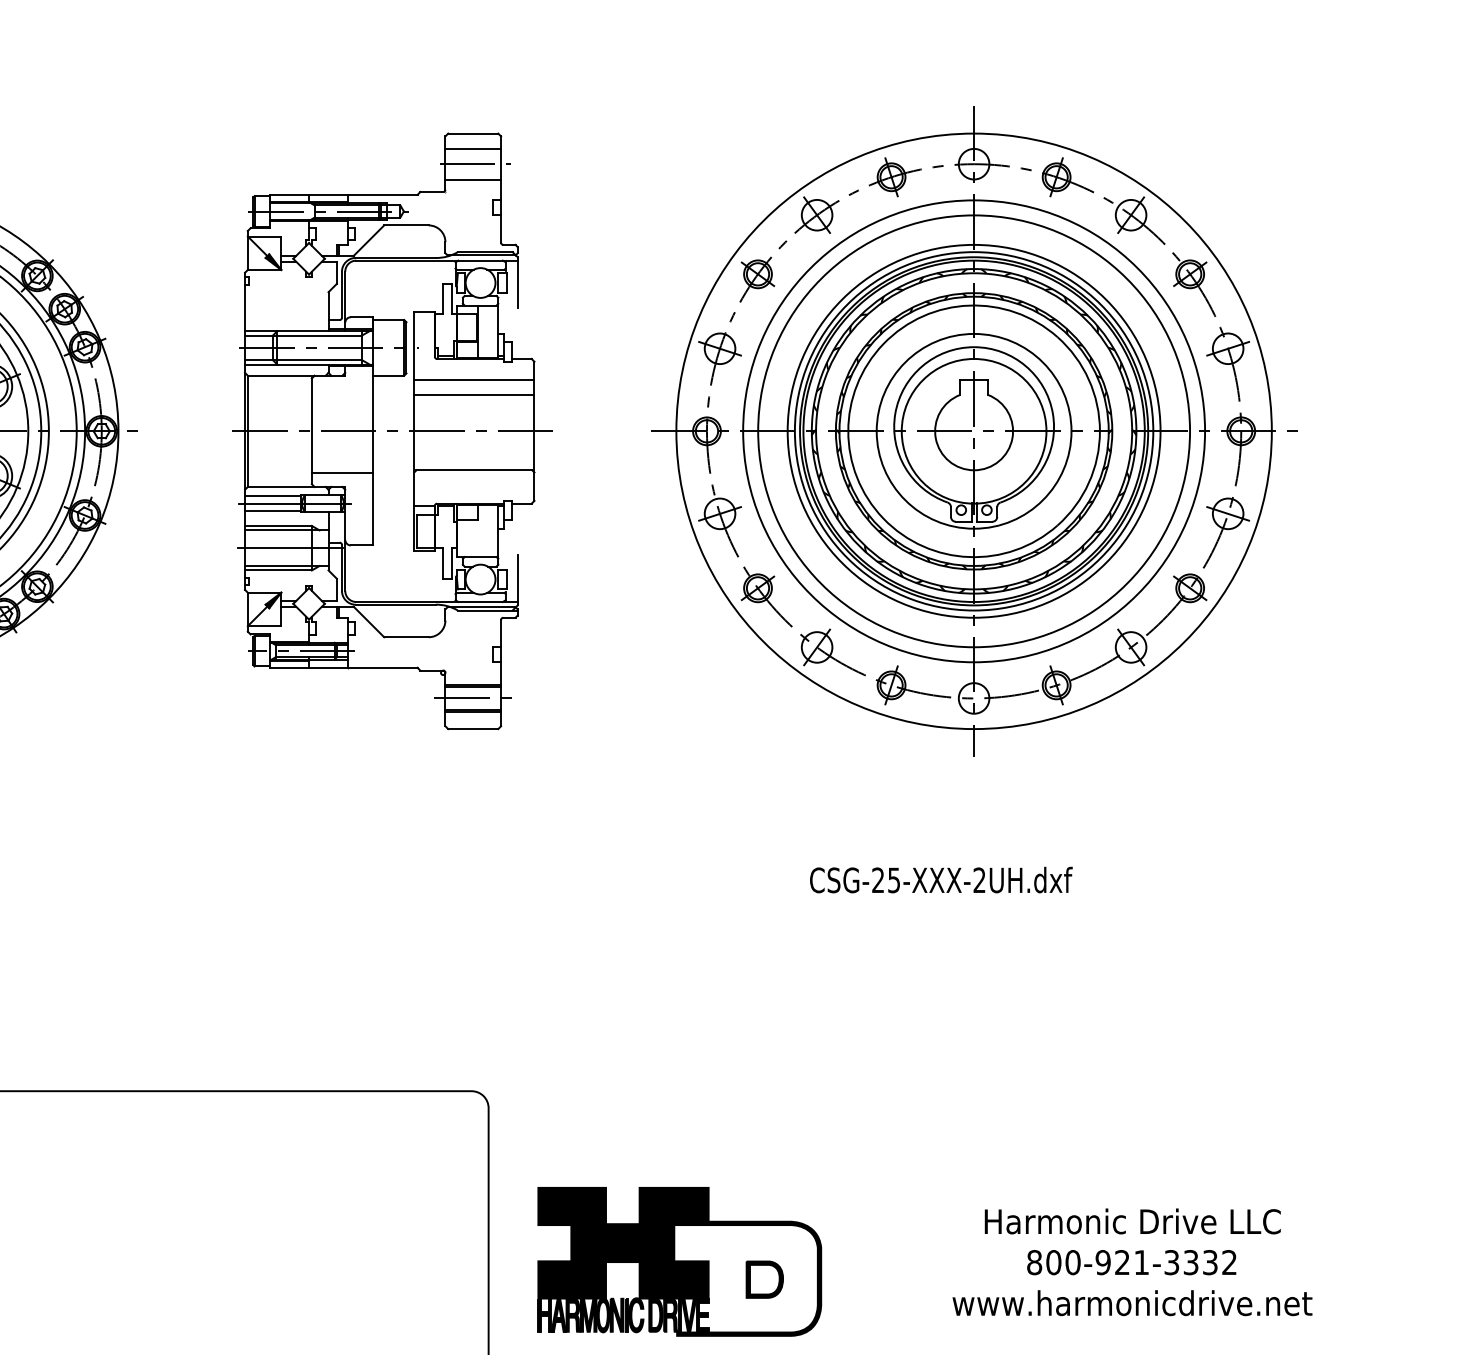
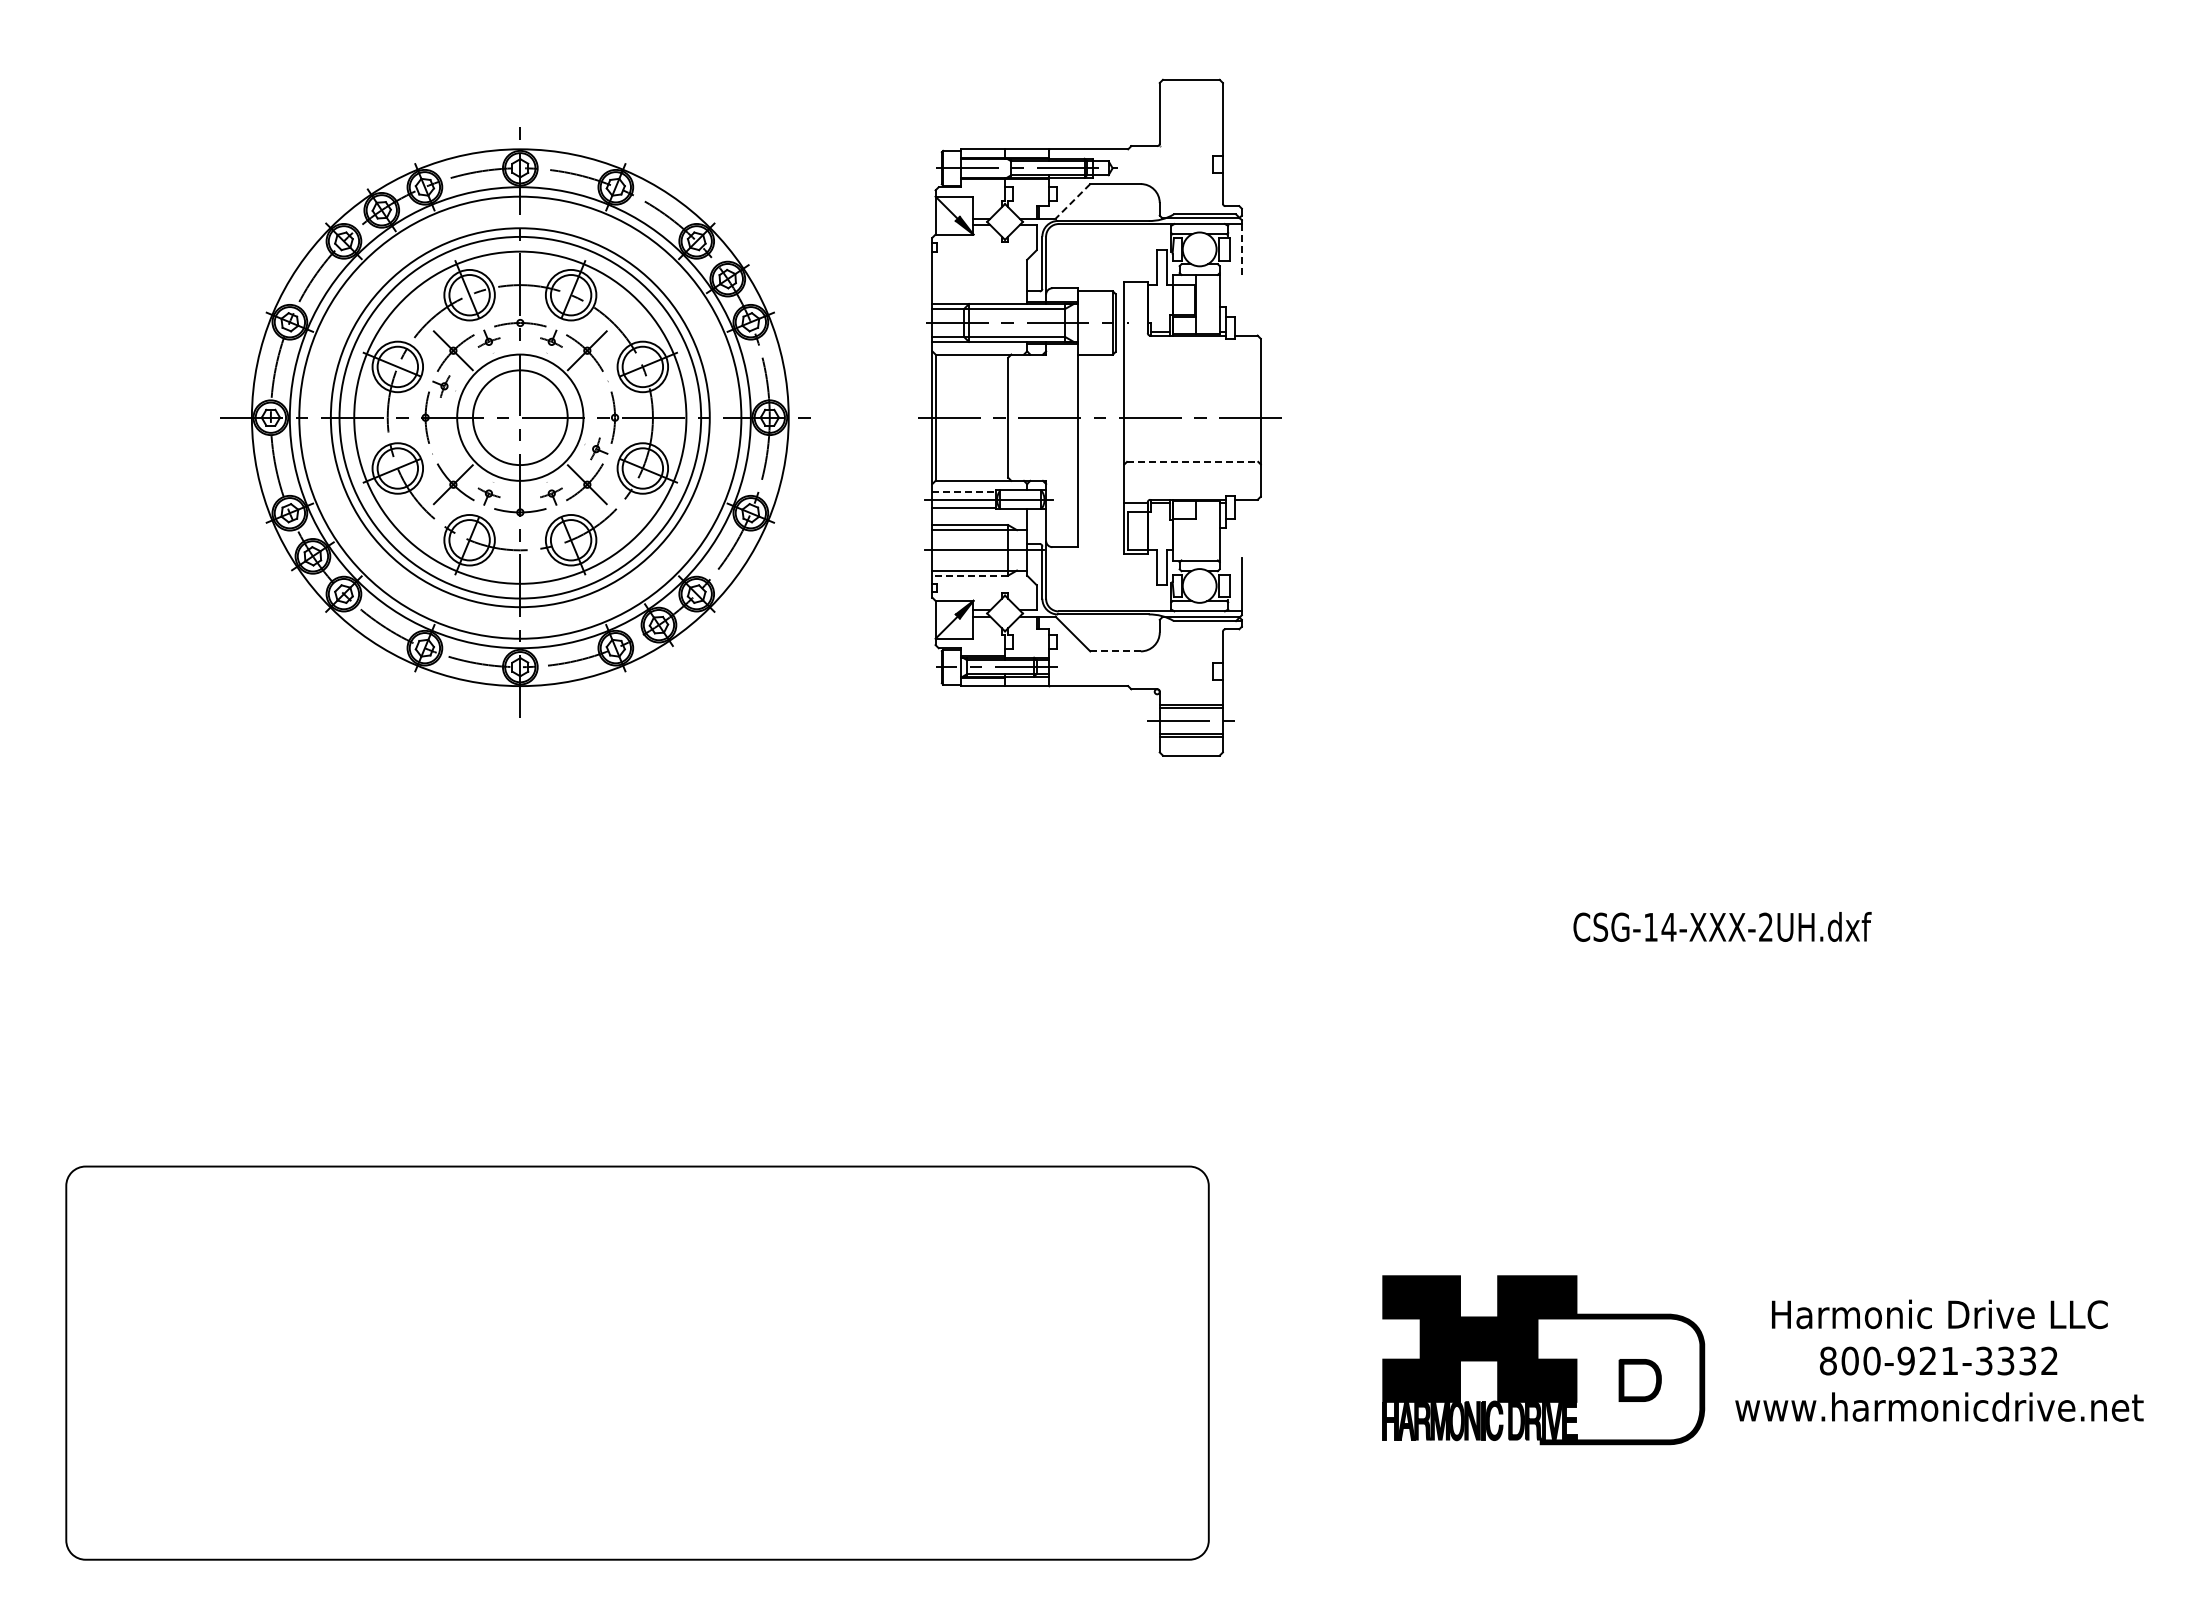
line: (472, 149) -> (1190, 97), removed
line: (475, 164) -> (1193, 114), removed
line: (472, 179) -> (1190, 131), removed
line: (368, 240) -> (1072, 201), solid -> dashed
line: (517, 283) -> (1241, 250), solid -> dashed
line: (474, 380) -> (1192, 359), removed
line: (474, 395) -> (1192, 376), removed
part: (973, 431) -> (1759, 417), removed
line: (474, 469) -> (1192, 461), solid -> dashed
line: (342, 473) -> (1042, 465), removed
line: (273, 496) -> (964, 491), solid -> dashed
line: (278, 570) -> (970, 575), solid -> dashed
line: (407, 637) -> (1116, 651), solid -> dashed
text: (886, 879) -> (1660, 926), CSG-25-XXX-2UH.dxf -> CSG-14-XXX-2UH.dxf
part: (679, 1262) -> (1543, 1360), moved

